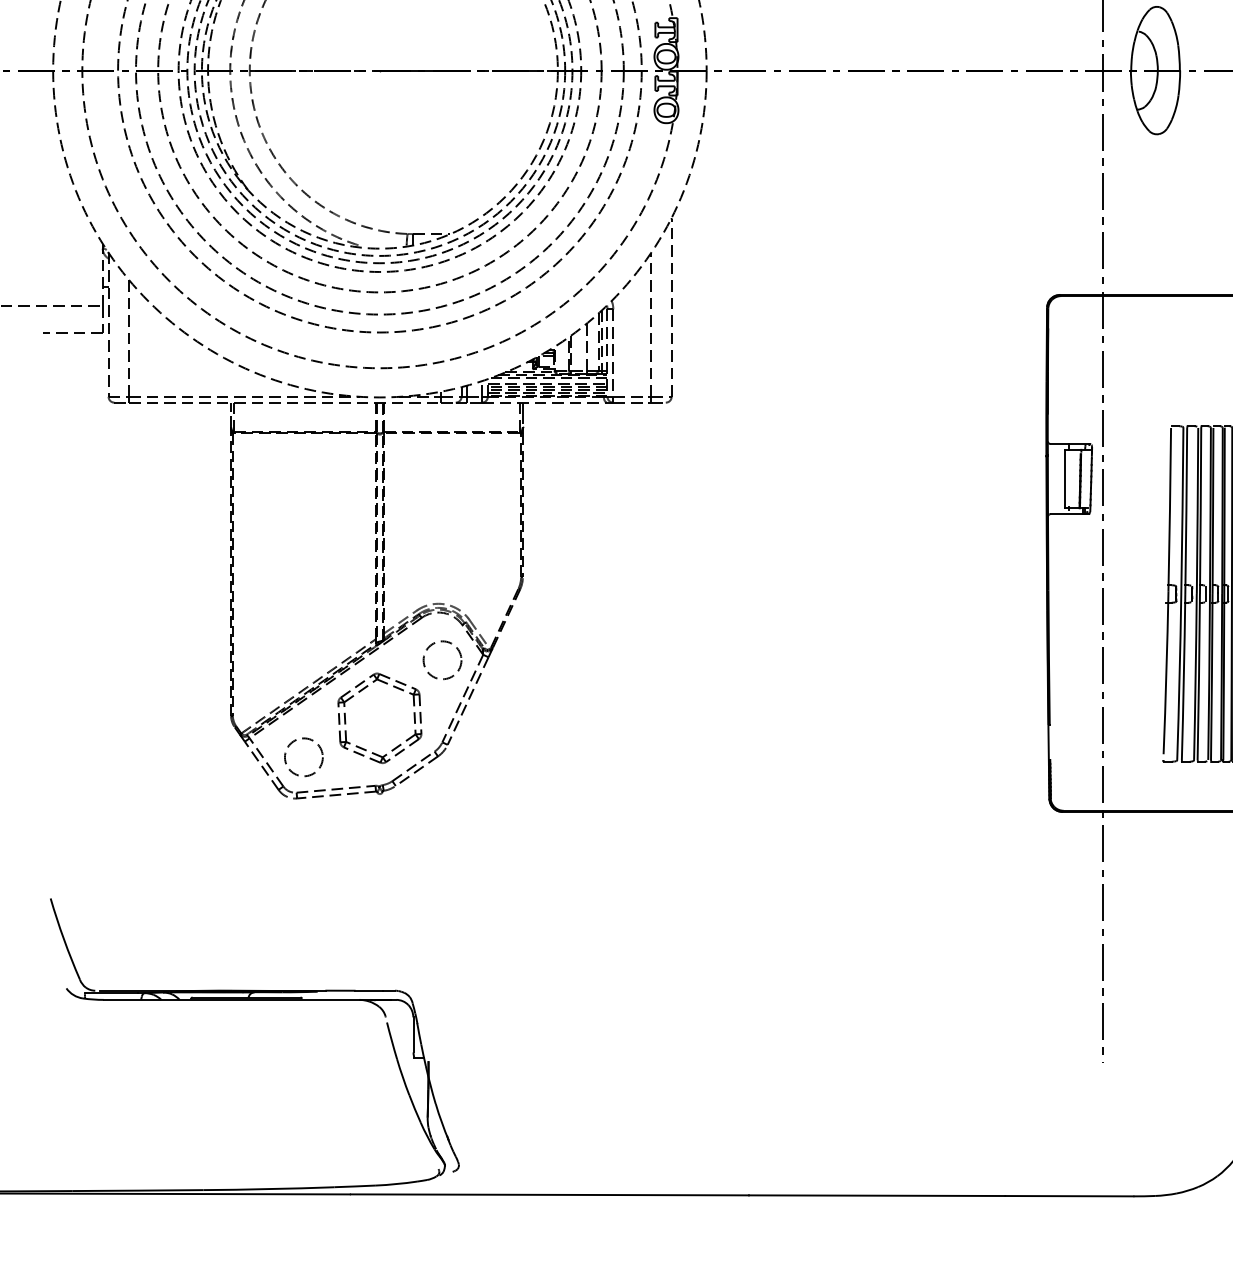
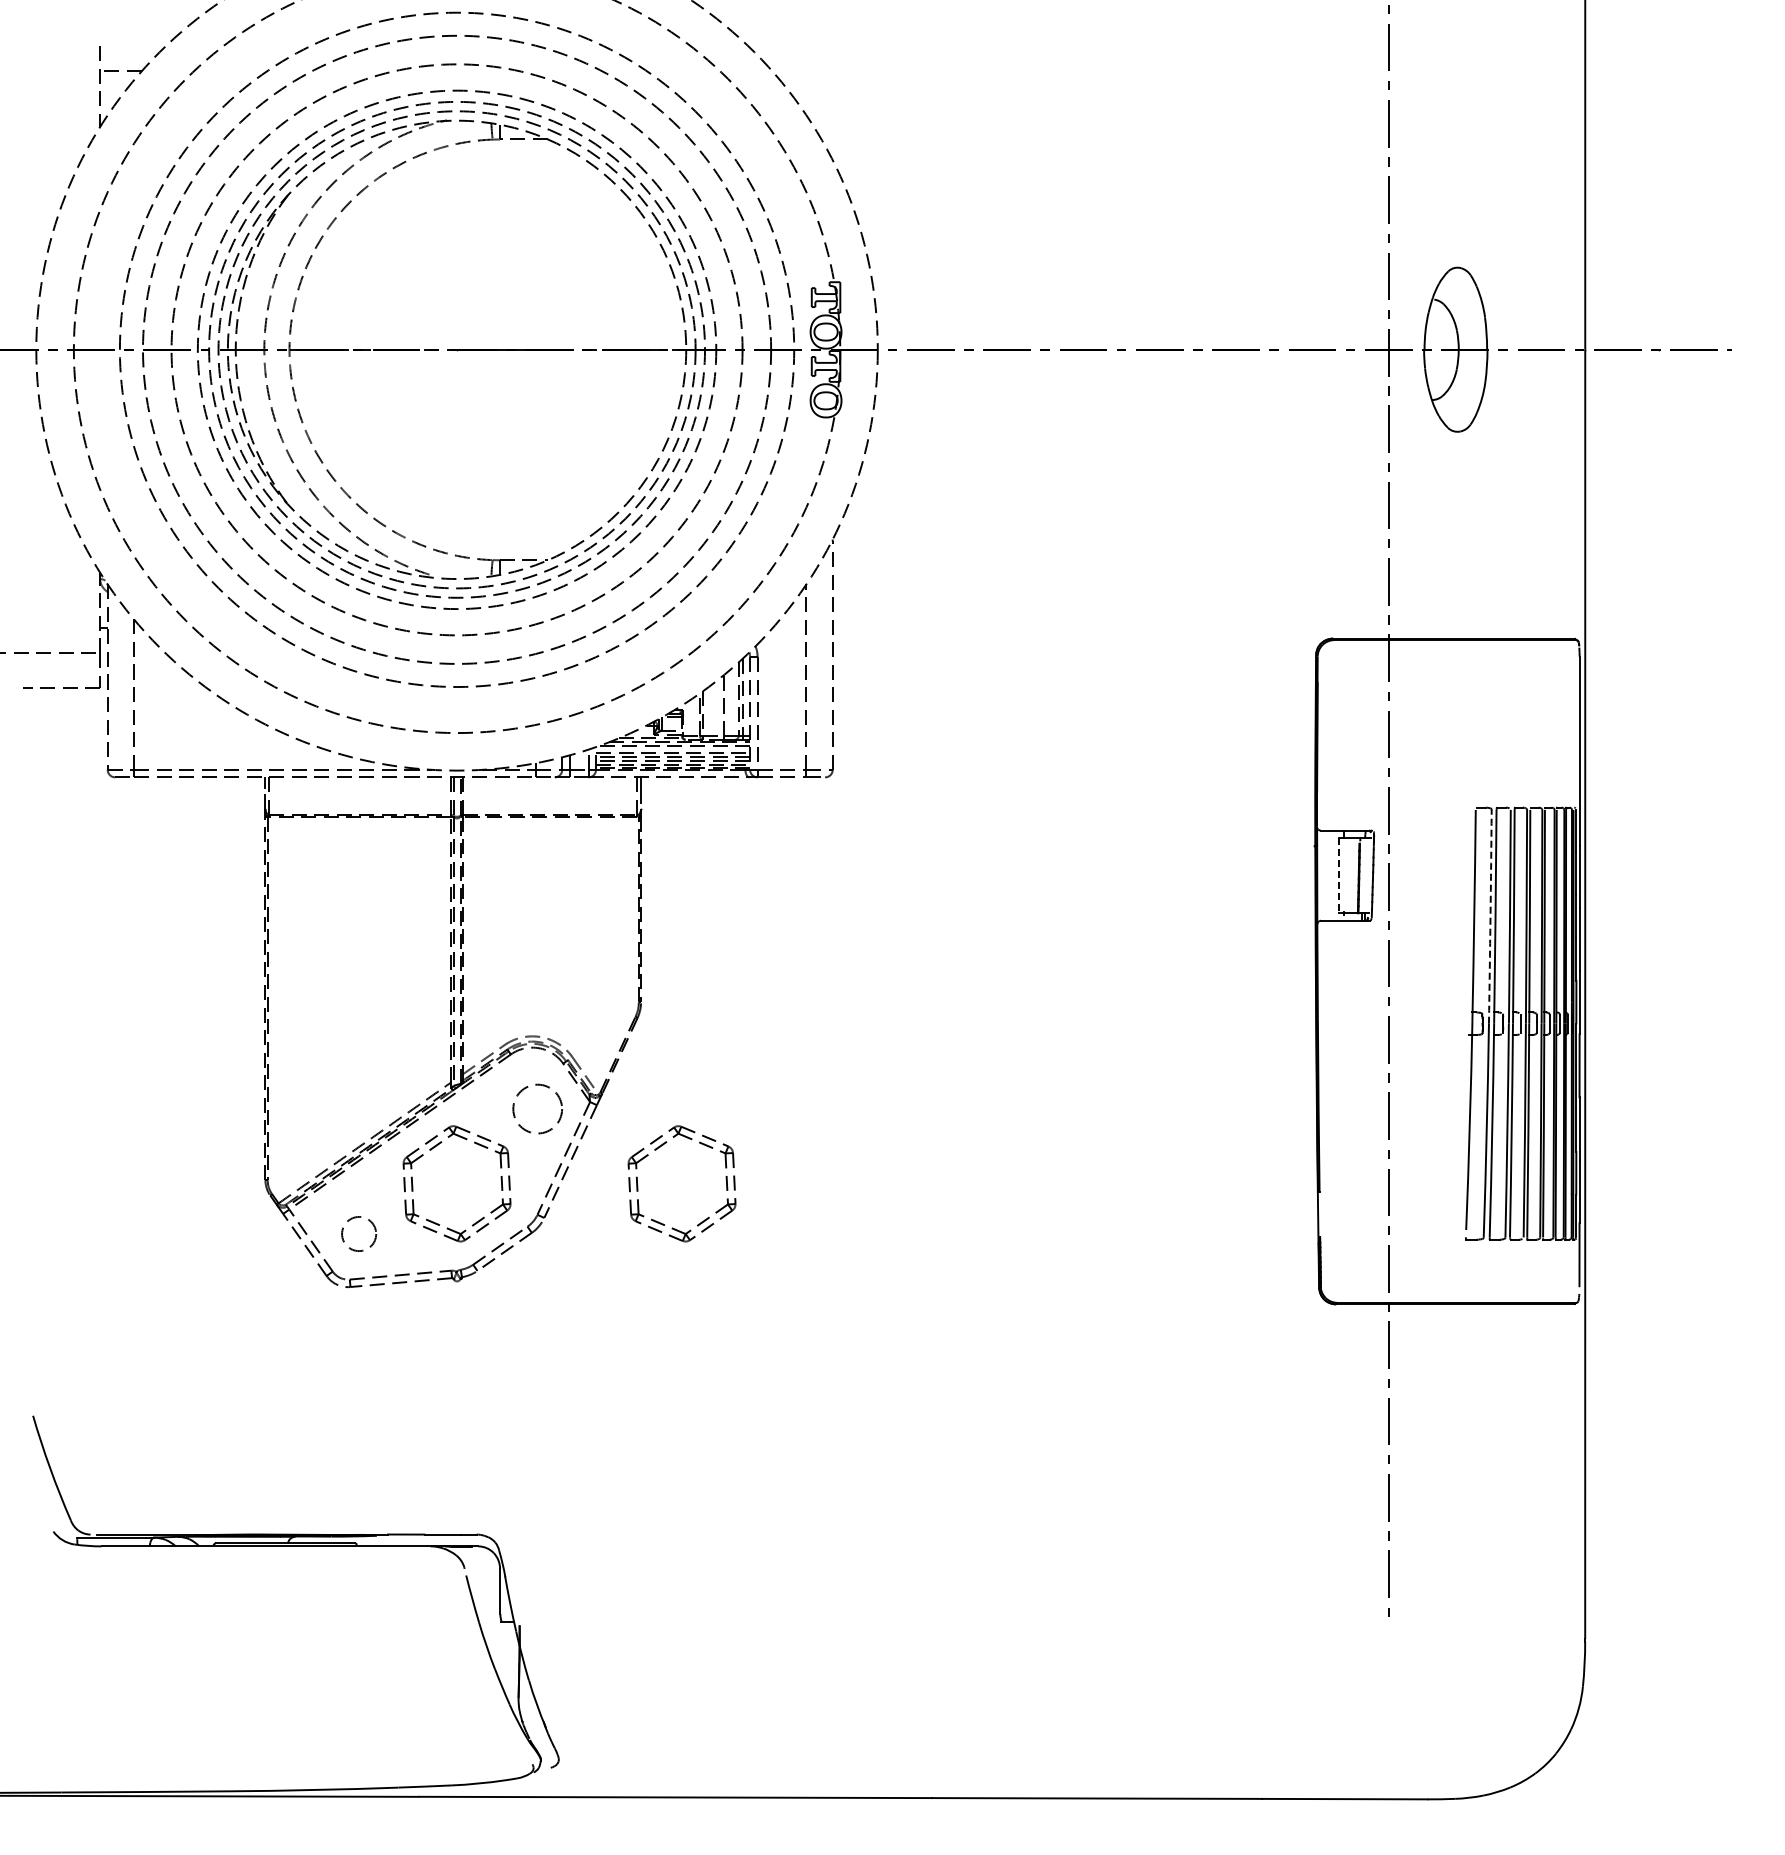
line: (1064, 478) -> (1338, 875), solid -> dashed
arc: (1182, 510) -> (1490, 916), solid -> dashed
part: (537, 690) -> (659, 1148), added
circle: (303, 756) -> (358, 1233), size x0.7

